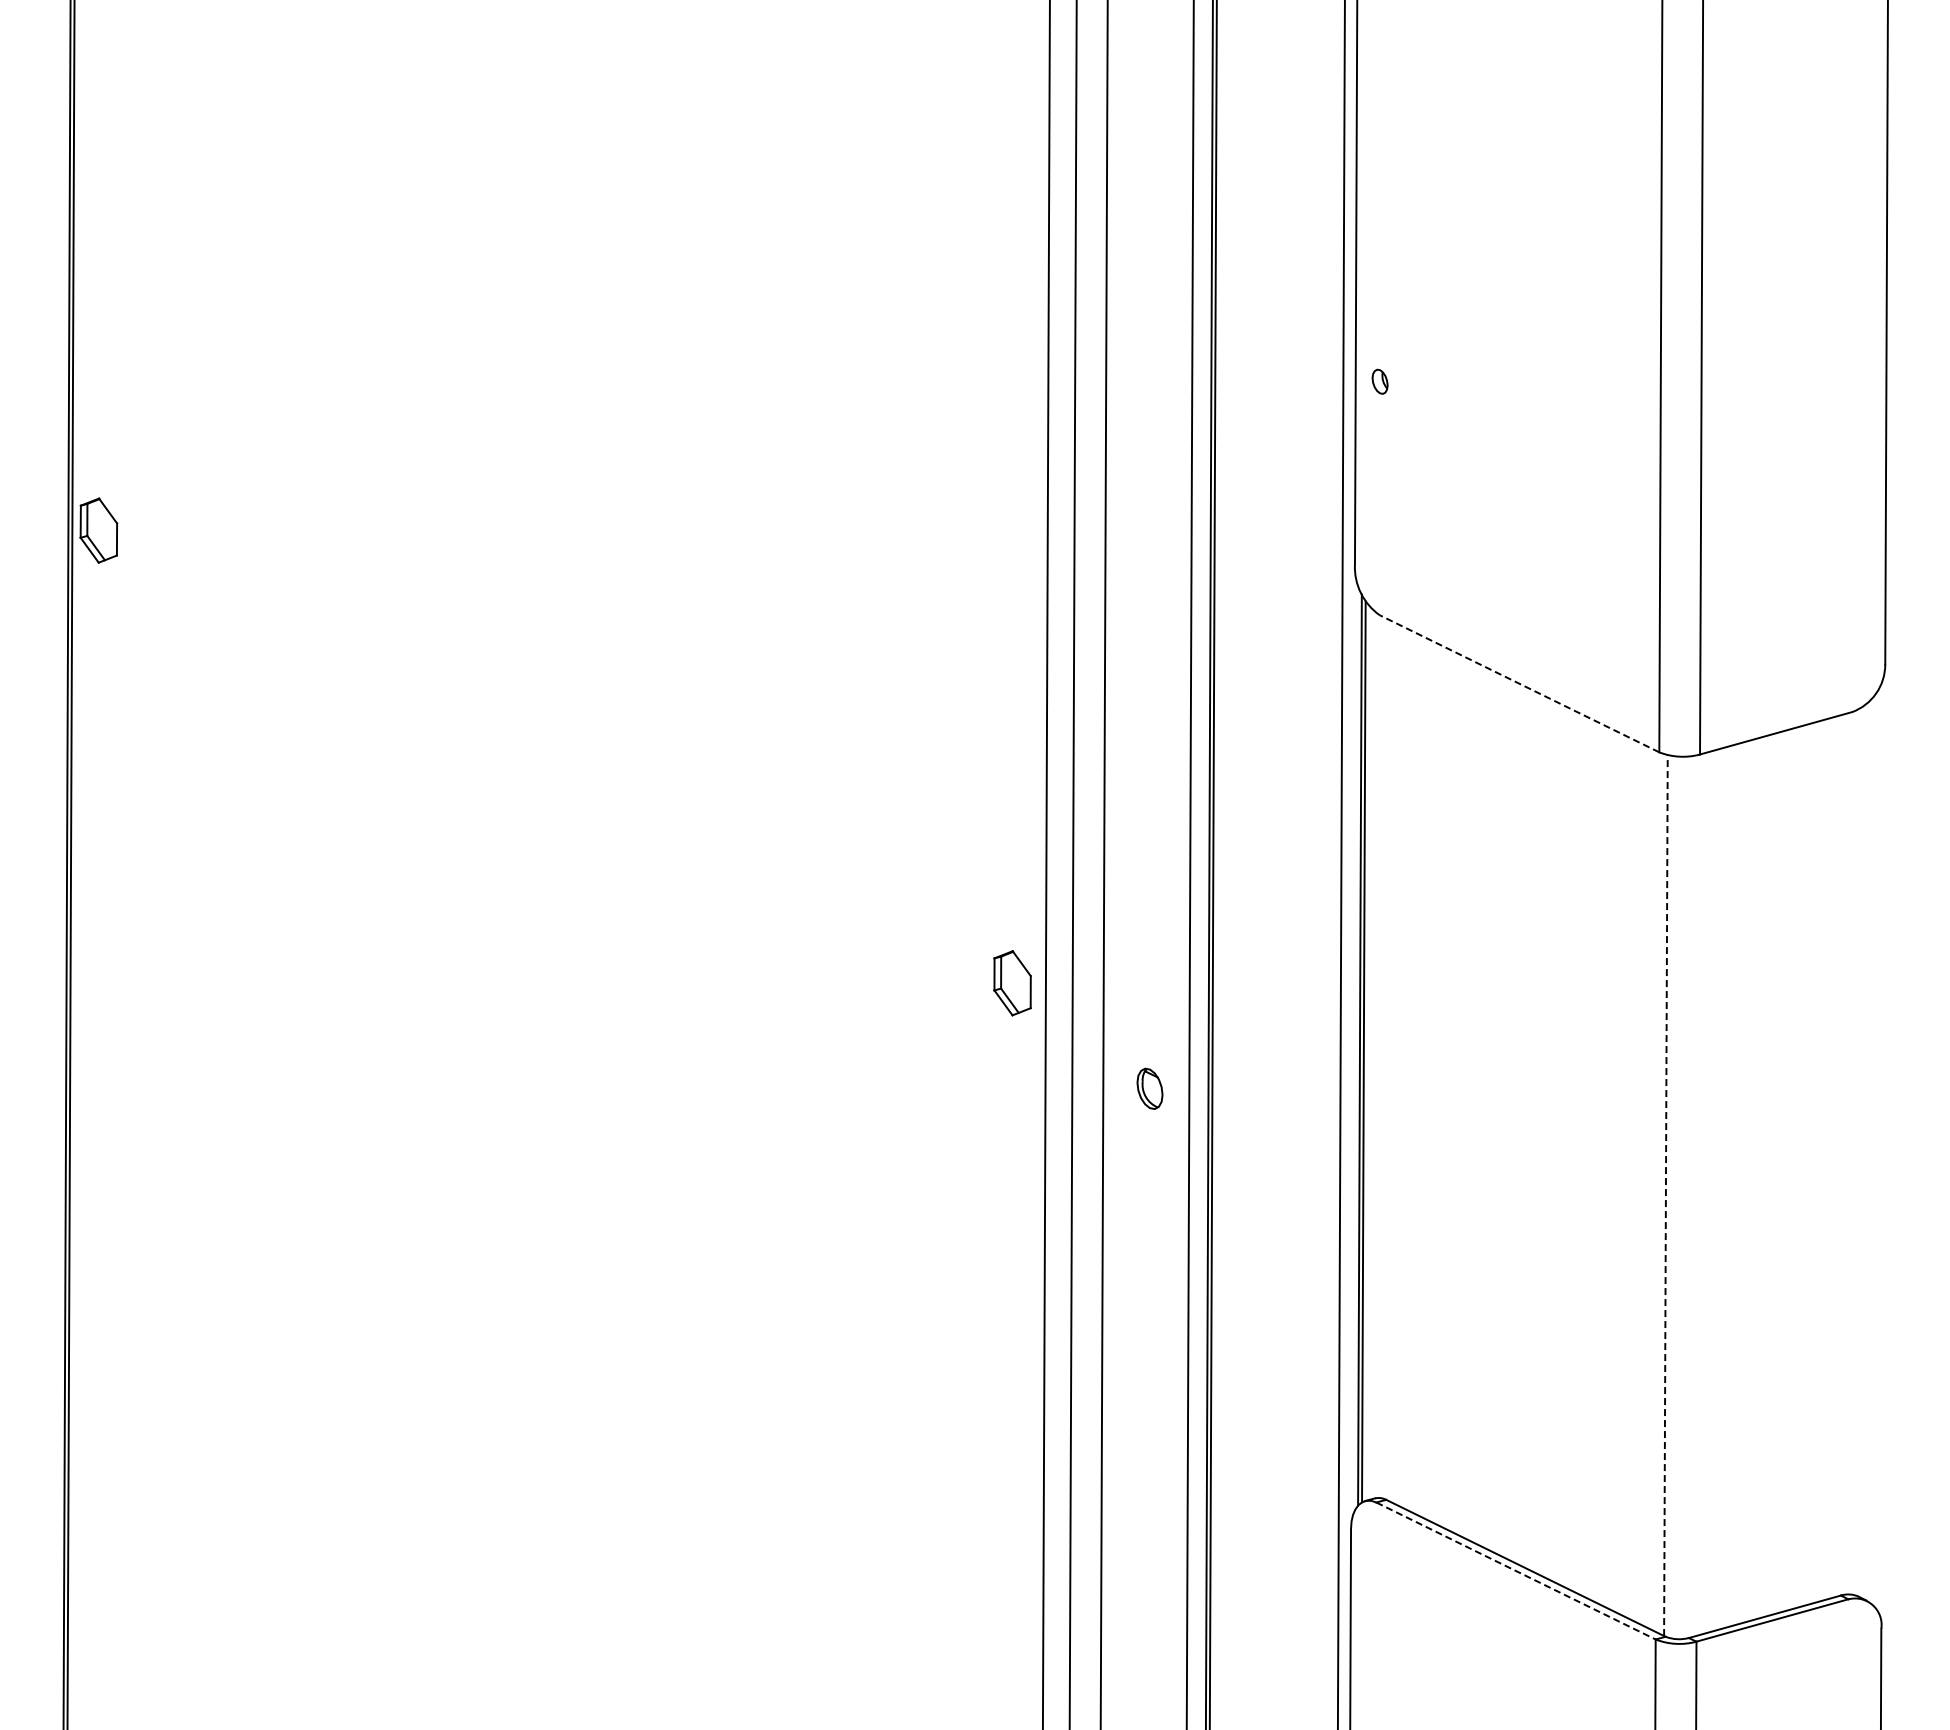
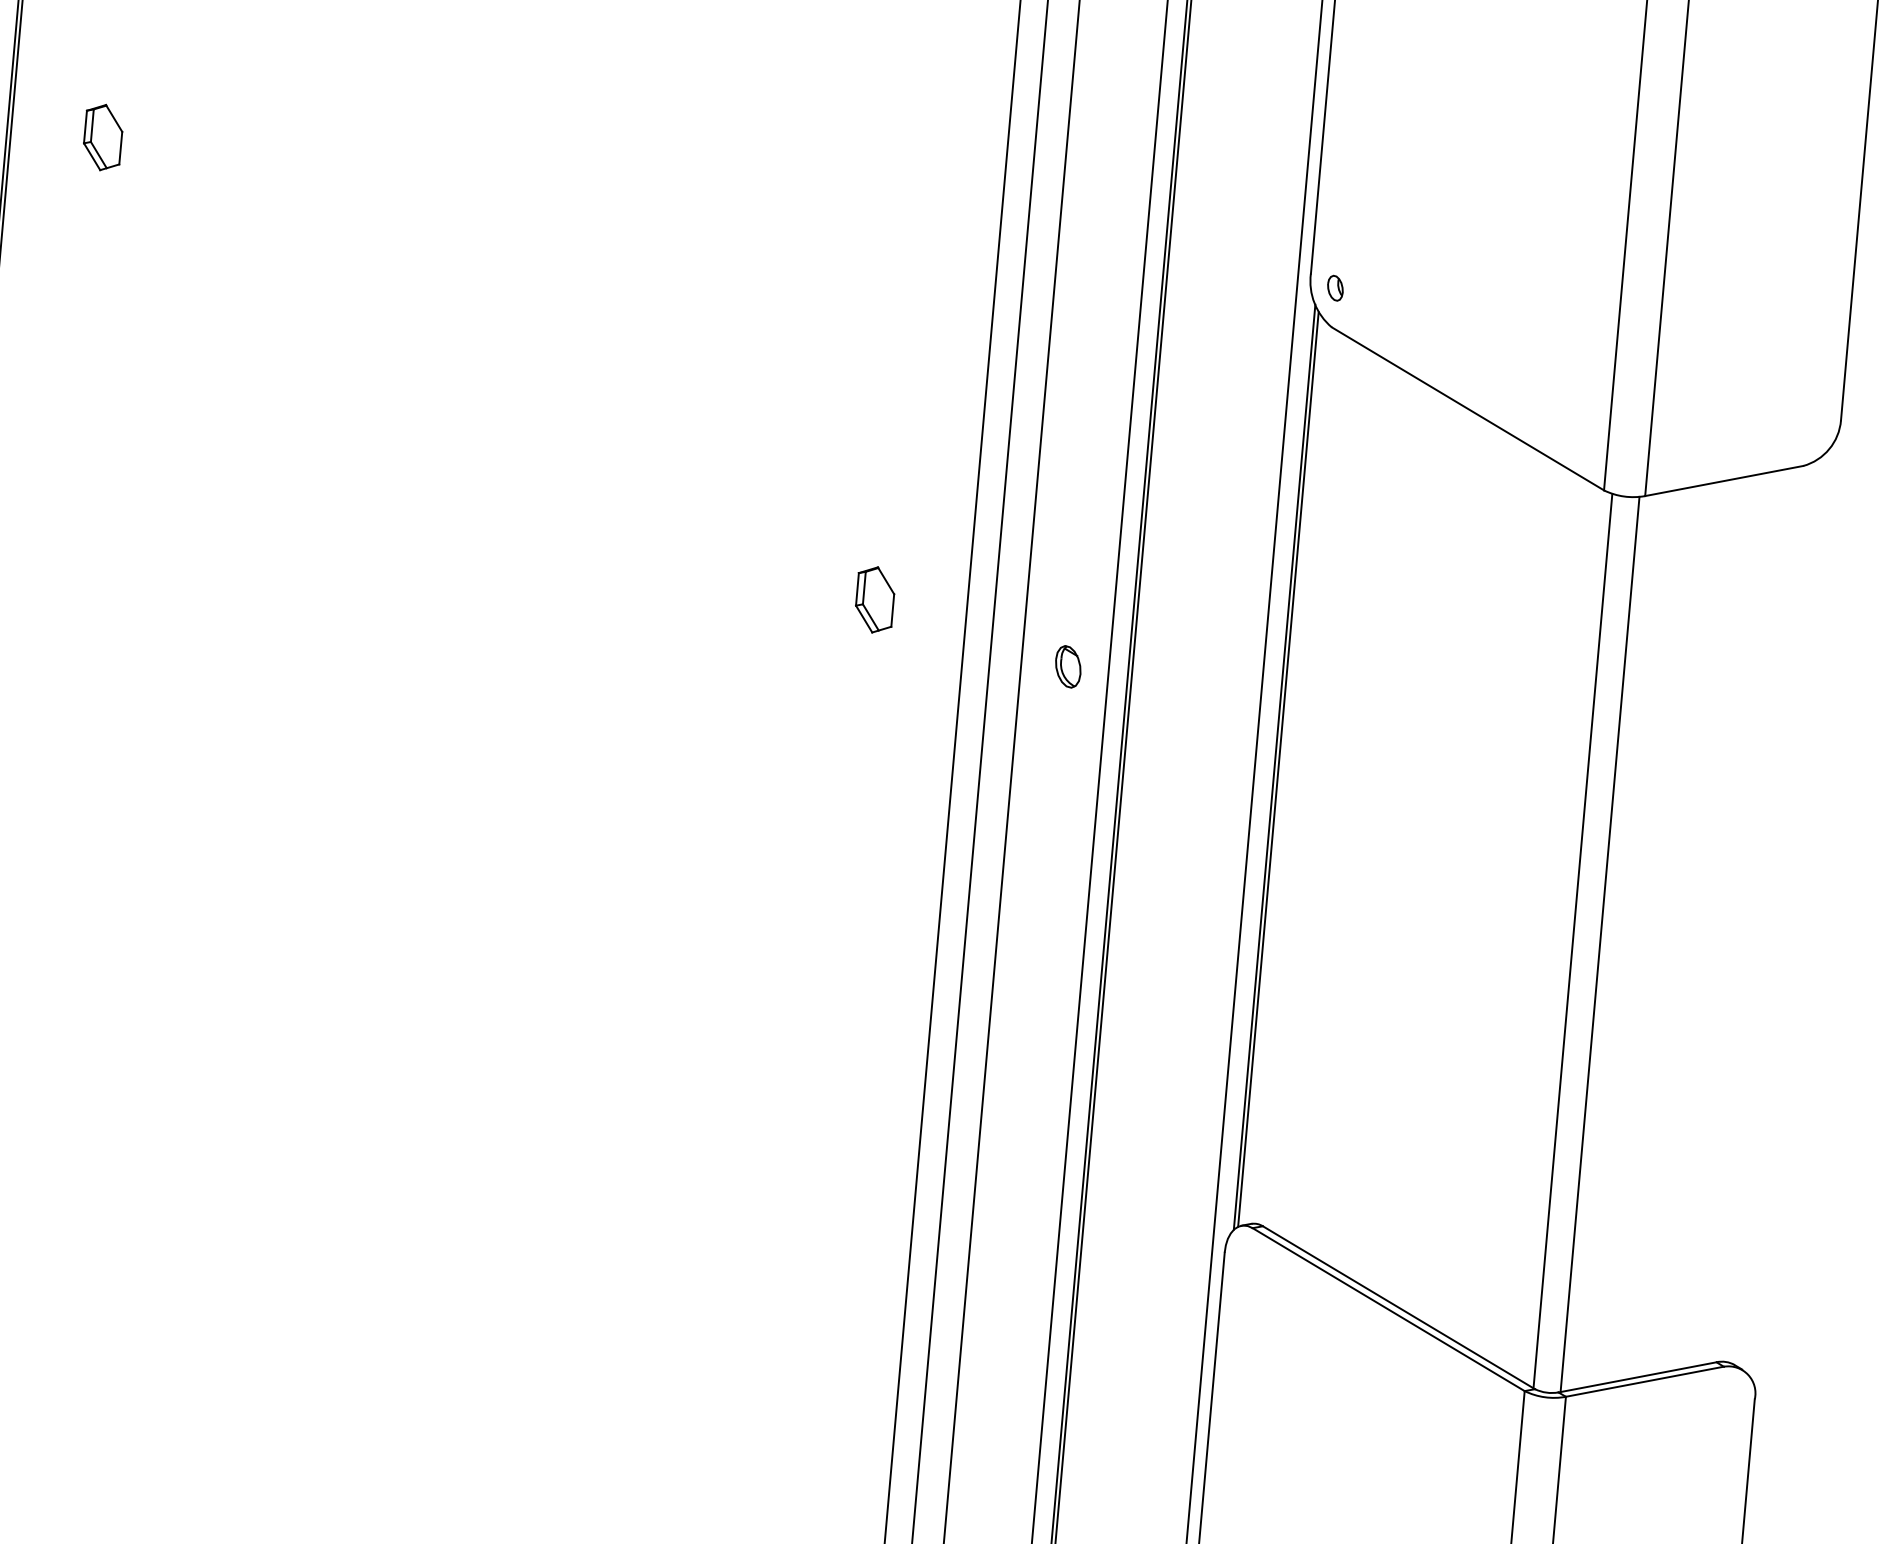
part: (1379, 381) -> (1334, 287), moved
part: (98, 530) -> (102, 137), moved
line: (1519, 683) -> (1467, 408), dashed -> solid
part: (1012, 983) -> (874, 600), moved
part: (1149, 1088) -> (1067, 666), moved
line: (1665, 1195) -> (1572, 941), dashed -> solid
line: (1692, 1196) -> (1599, 944), added
line: (1516, 1571) -> (1389, 1310), dashed -> solid

